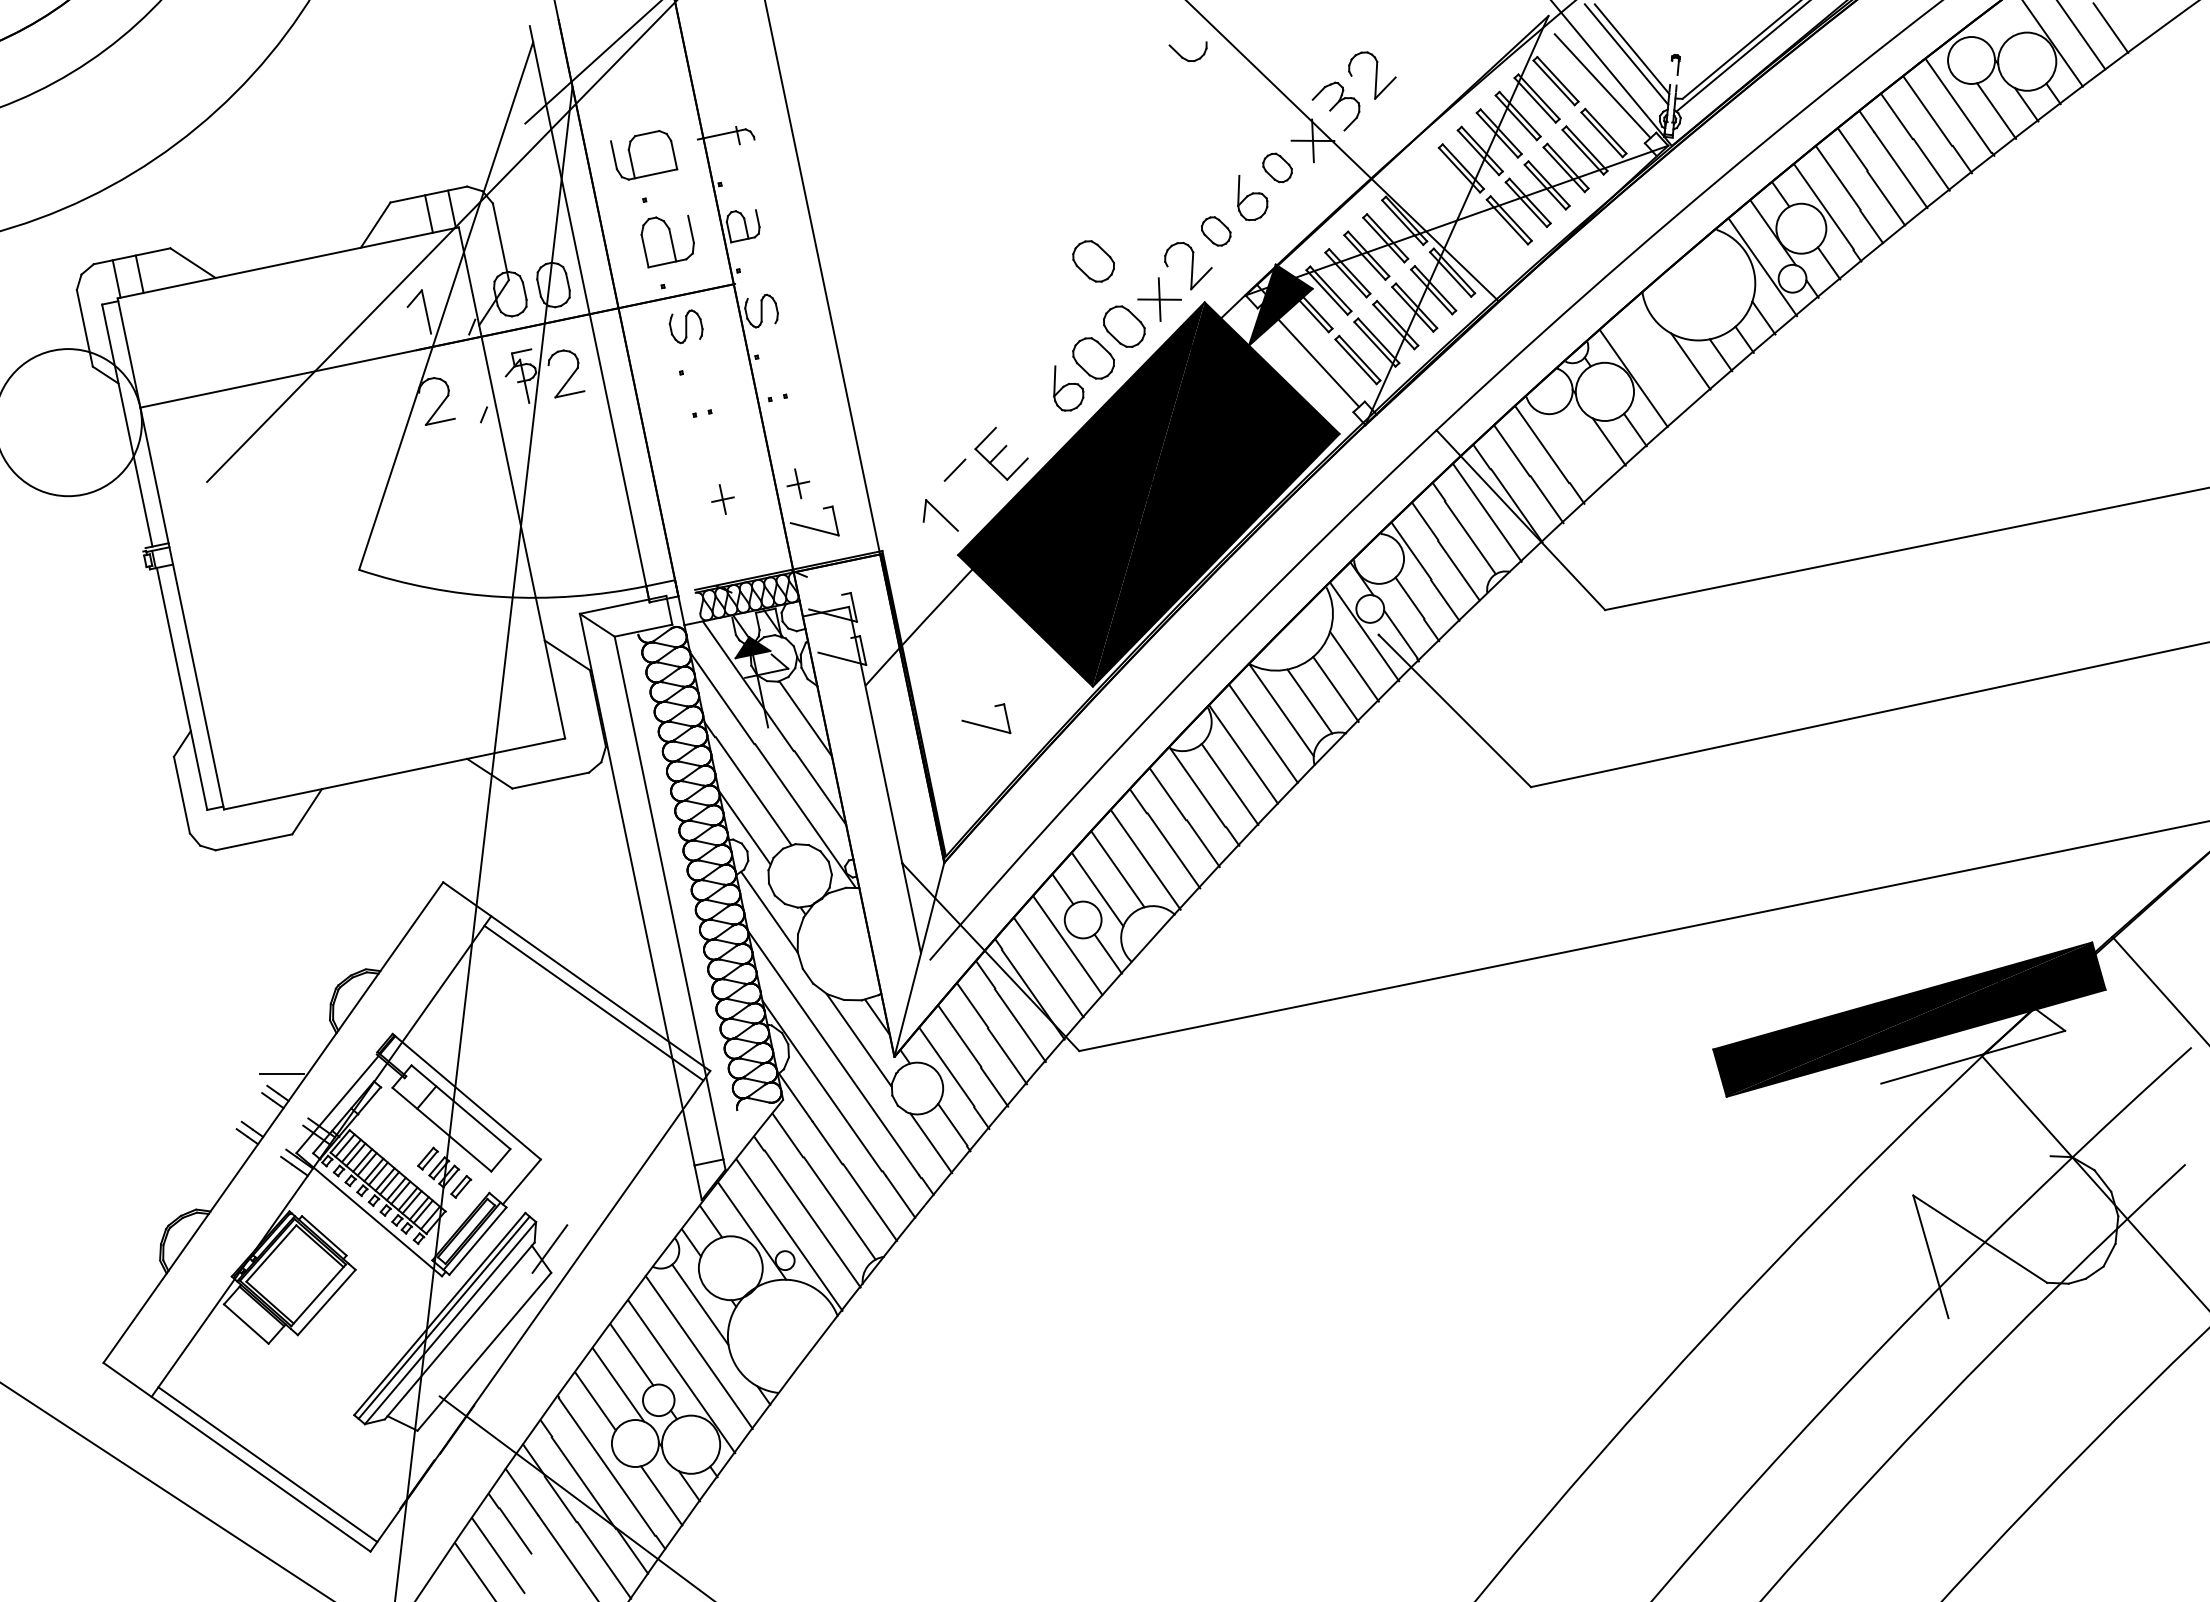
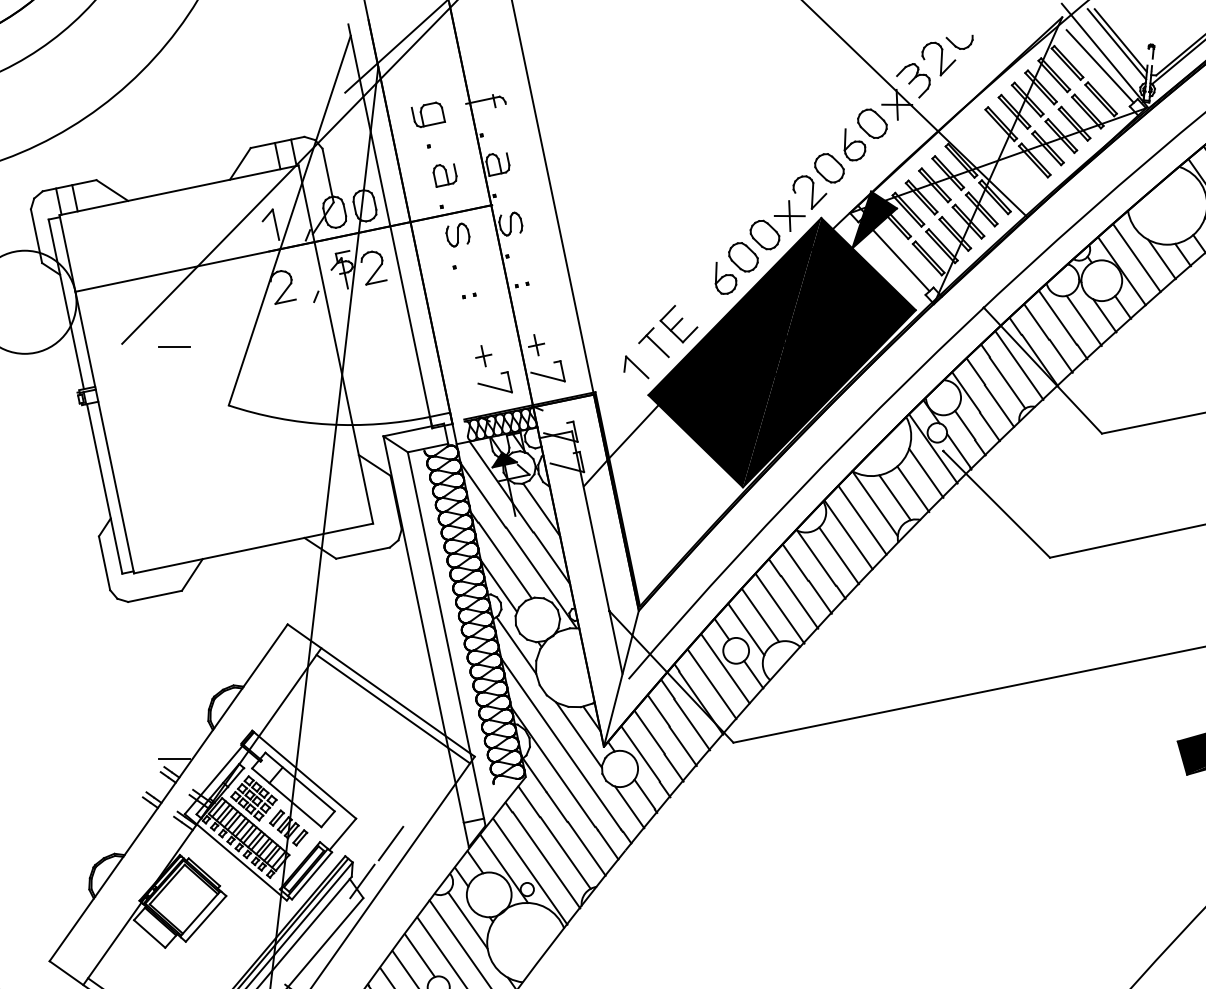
part: (1184, 57) -> (957, 46), moved
part: (643, 154) -> (428, 114), size x0.71
part: (1277, 167) -> (872, 123), size x1.43
part: (1215, 231) -> (828, 168), size x1.43
part: (667, 242) -> (444, 176), size x0.62
part: (1093, 261) -> (743, 189), removed
line: (1654, 359) -> (1136, 258), added
line: (1579, 448) -> (1083, 320), added
line: (281, 485) -> (174, 346), added
line: (970, 485) -> (657, 346), added
part: (985, 725) -> (494, 386), moved
part: (394, 1130) -> (253, 798), added
line: (590, 1194) -> (390, 843), added

